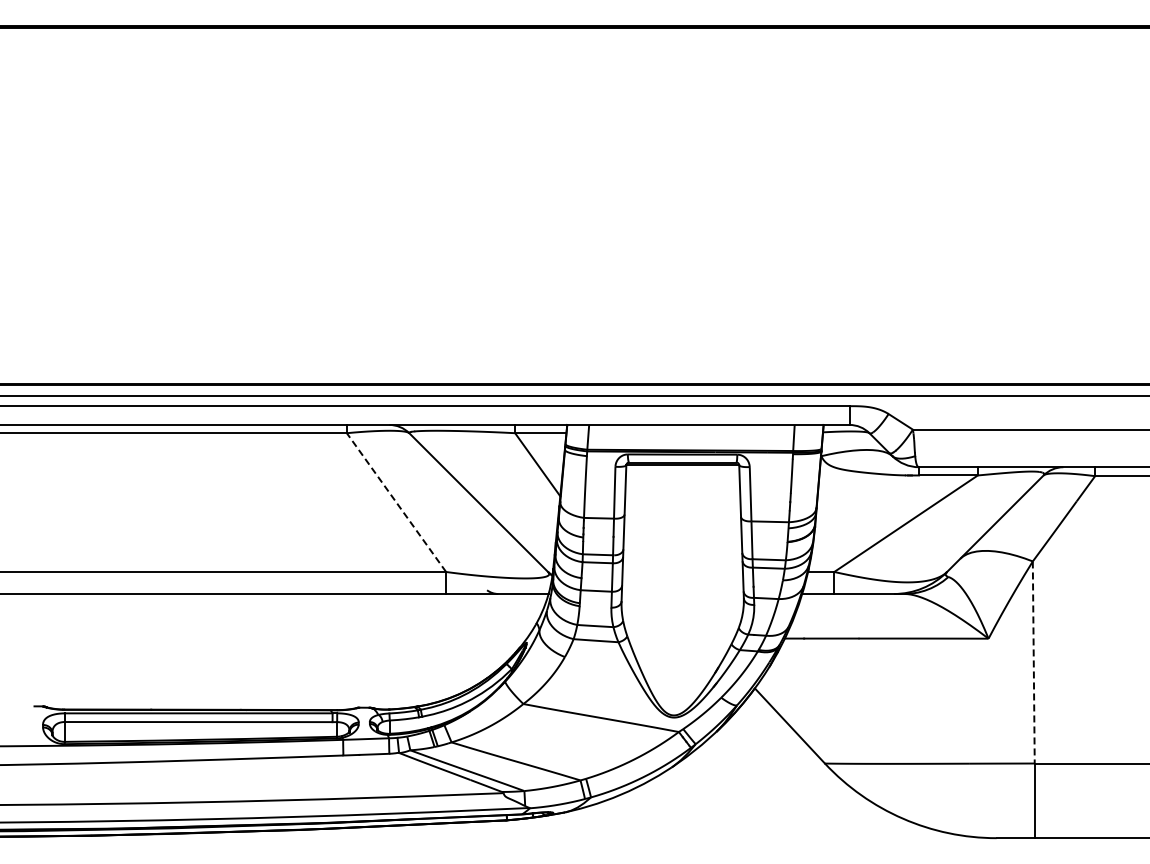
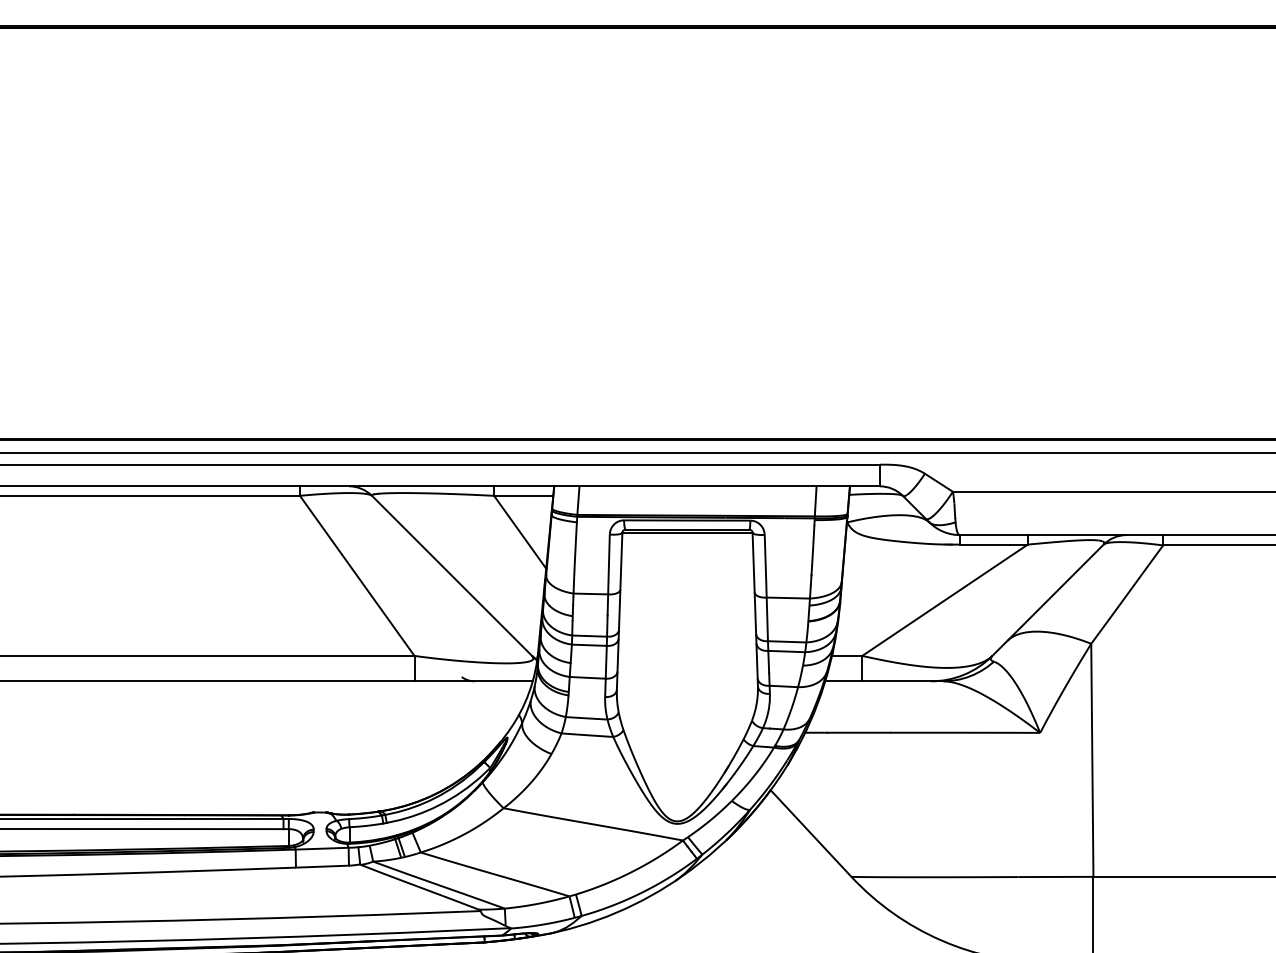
line: (396, 502) -> (357, 575), dashed -> solid
line: (1033, 662) -> (1092, 760), dashed -> solid

